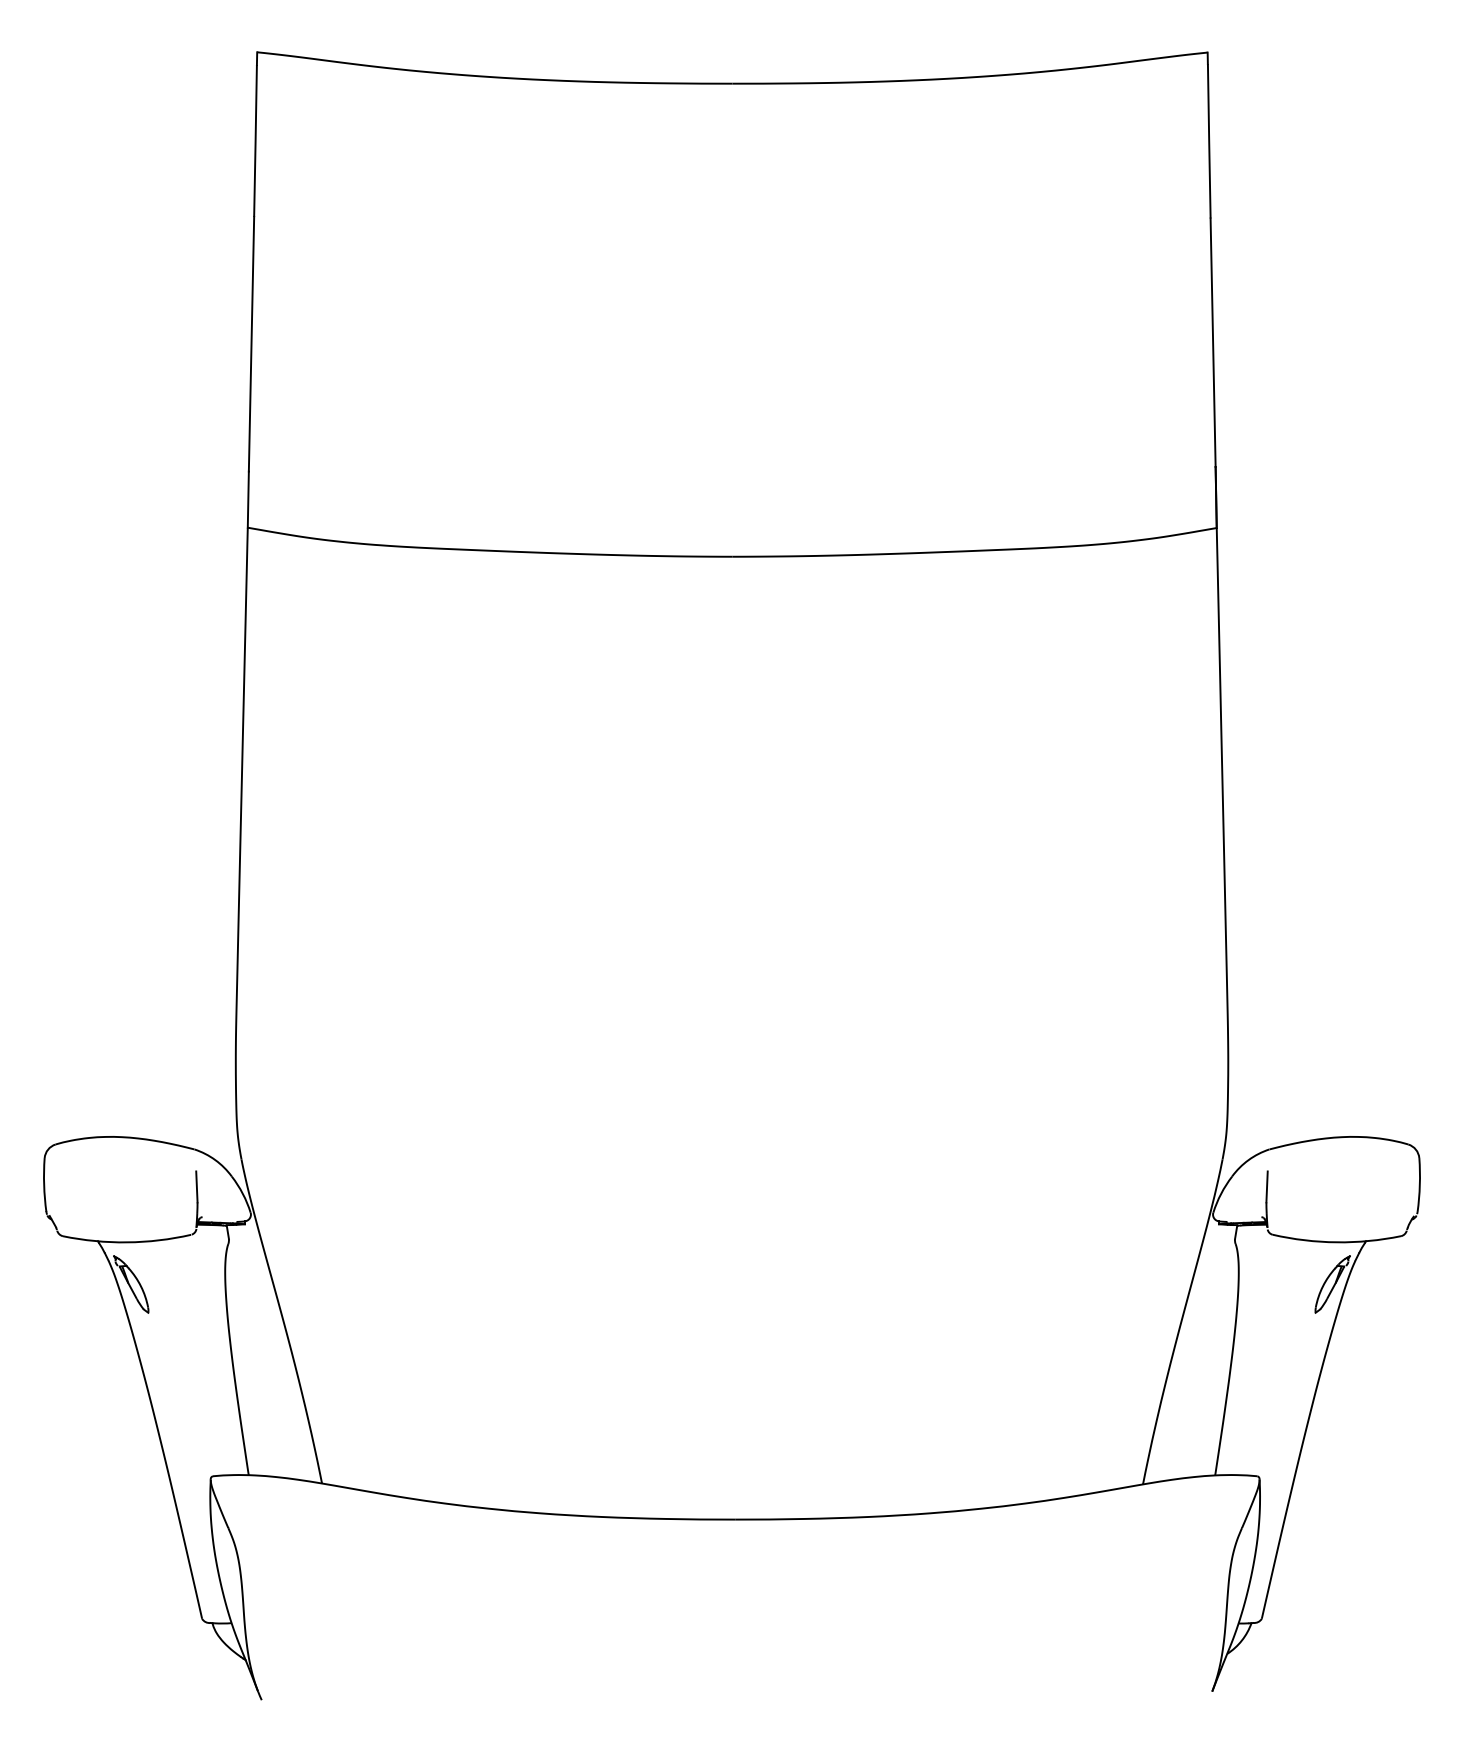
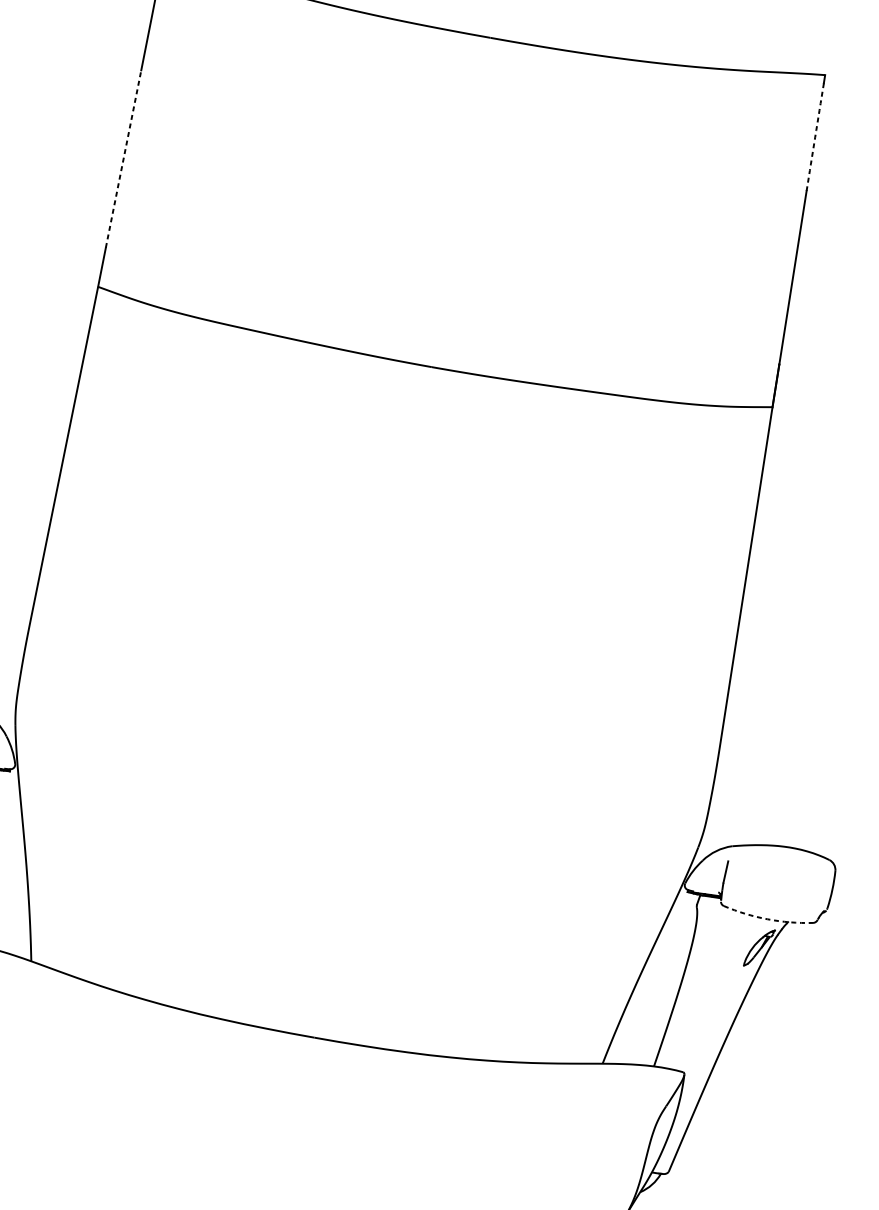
arc: (1209, 141) -> (815, 137), solid -> dashed
line: (251, 343) -> (123, 159), solid -> dashed
arc: (1336, 1242) -> (767, 919), solid -> dashed

